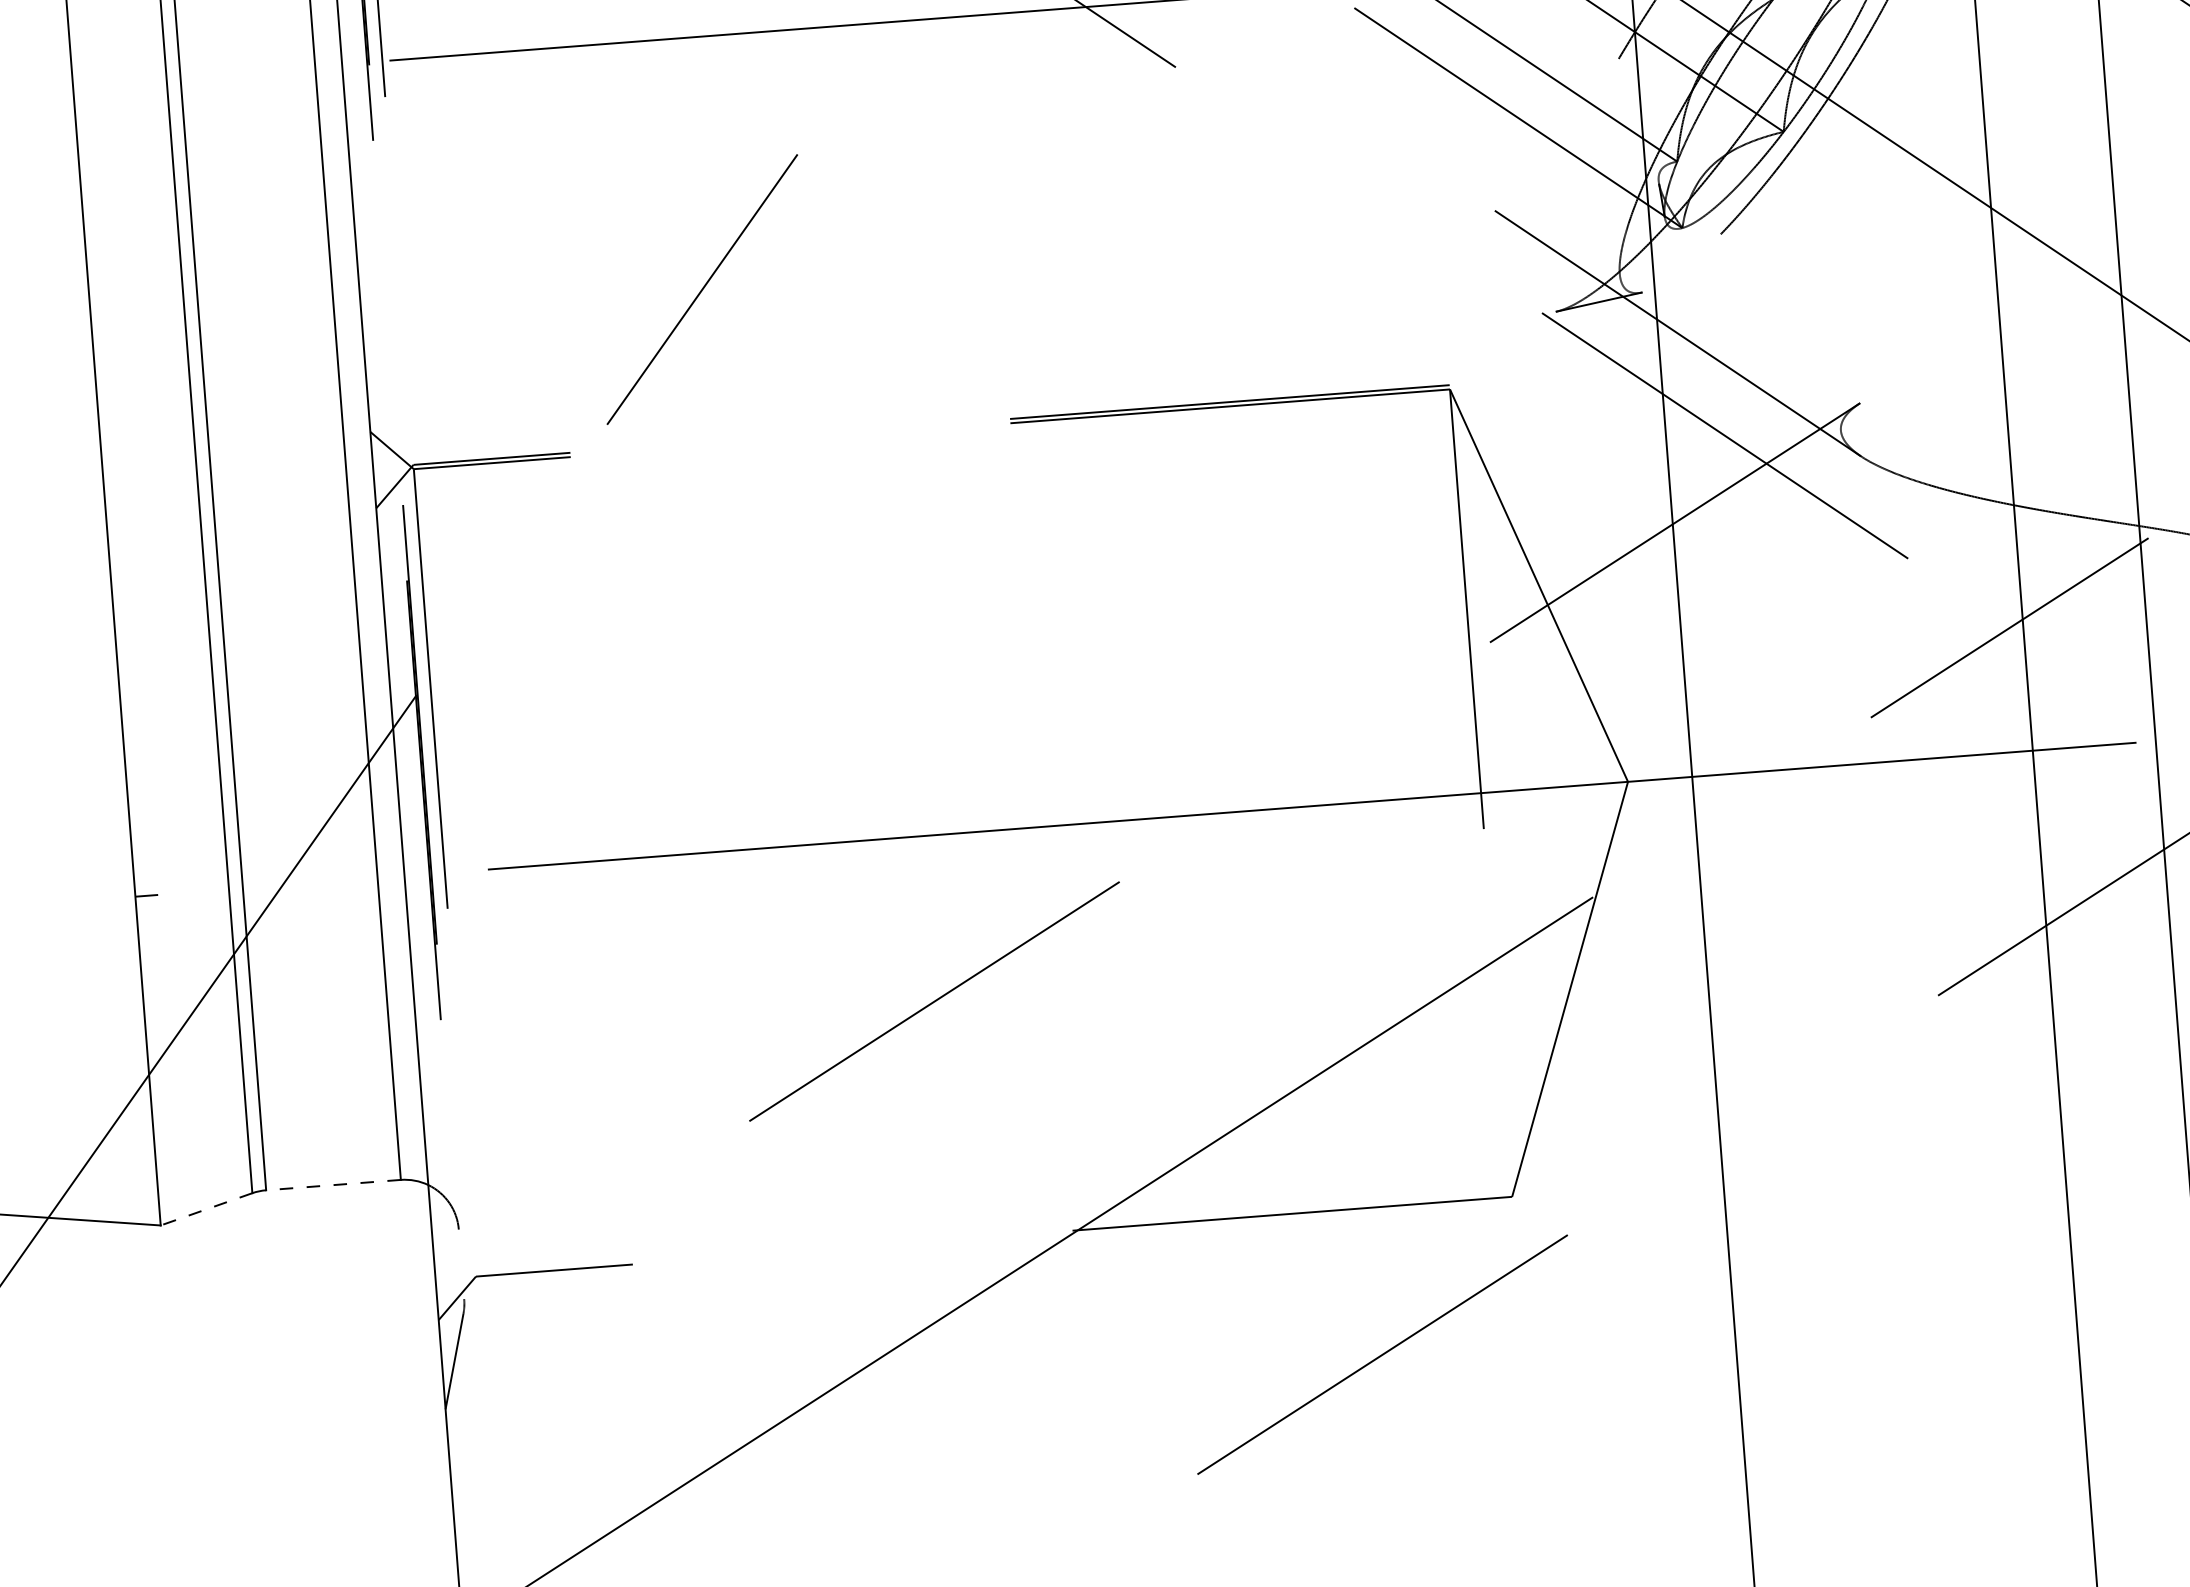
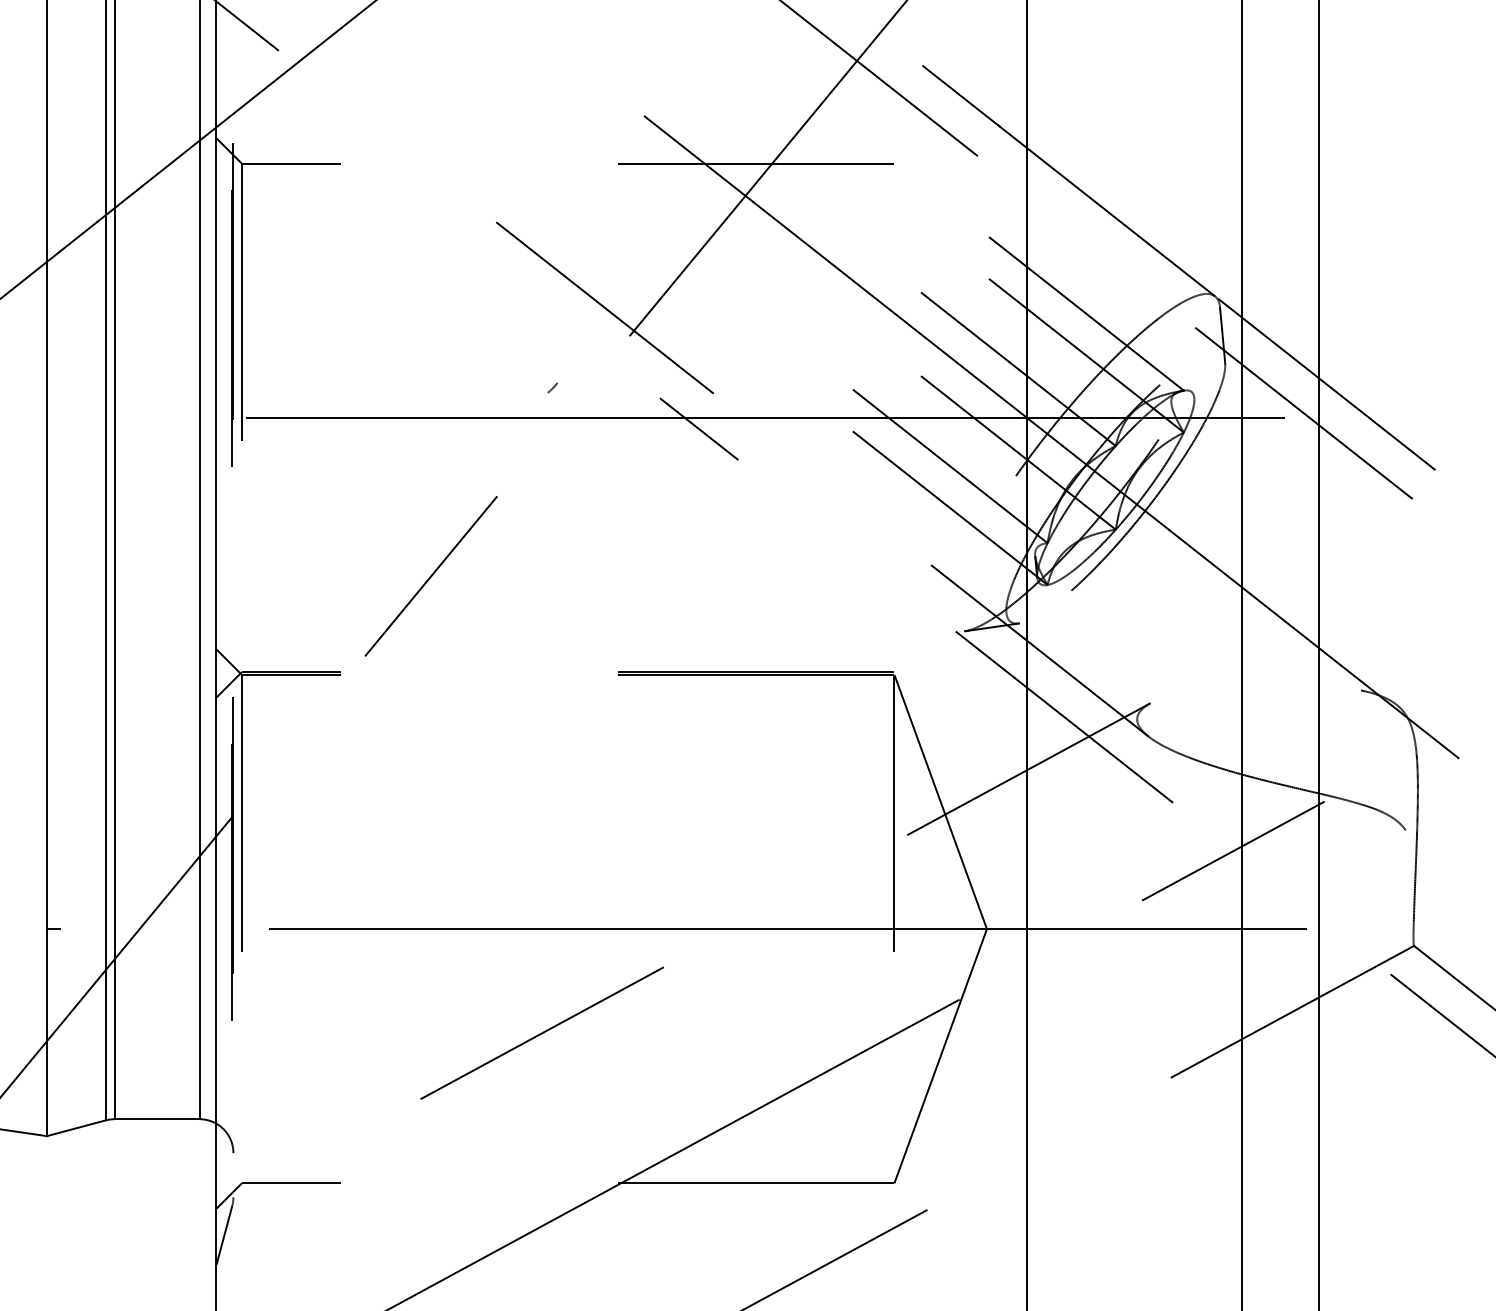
line: (332, 1185) -> (156, 1119), dashed -> solid
line: (206, 1209) -> (76, 1128), dashed -> solid

